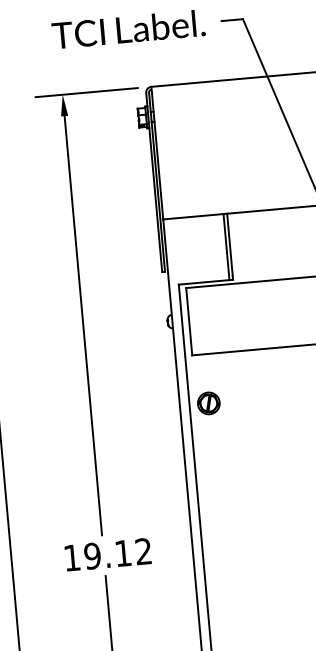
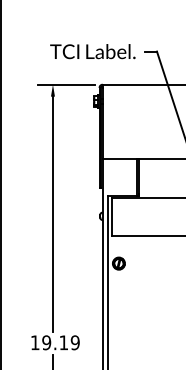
text: (142, 551) -> (74, 342), 19.12 -> 19.19

